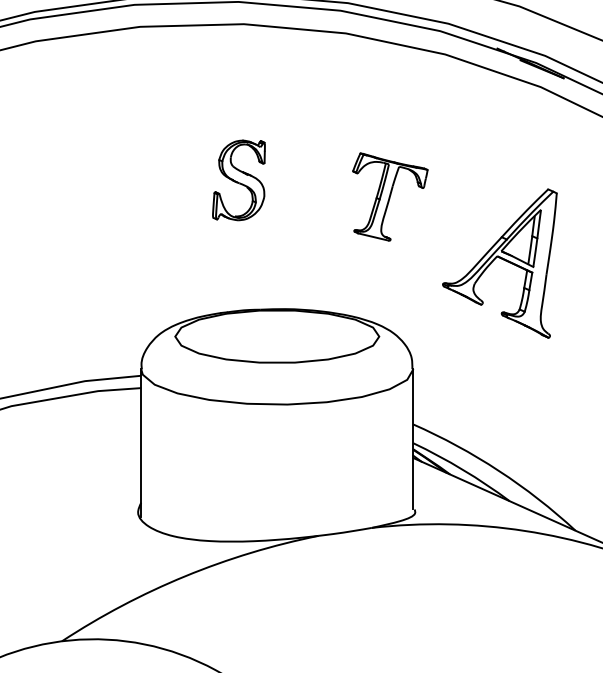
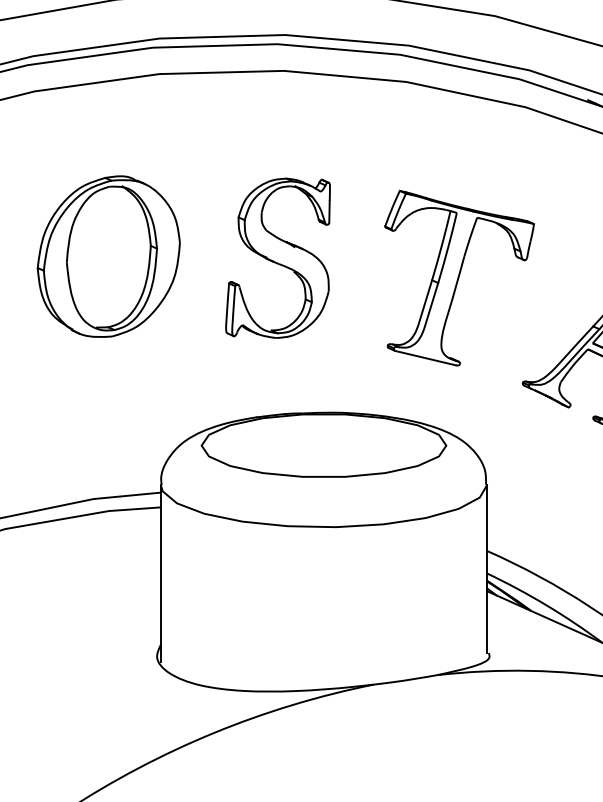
part: (97, 178) -> (108, 255), added
part: (238, 180) -> (277, 258), size x1.67
part: (390, 196) -> (459, 277), size x1.67

